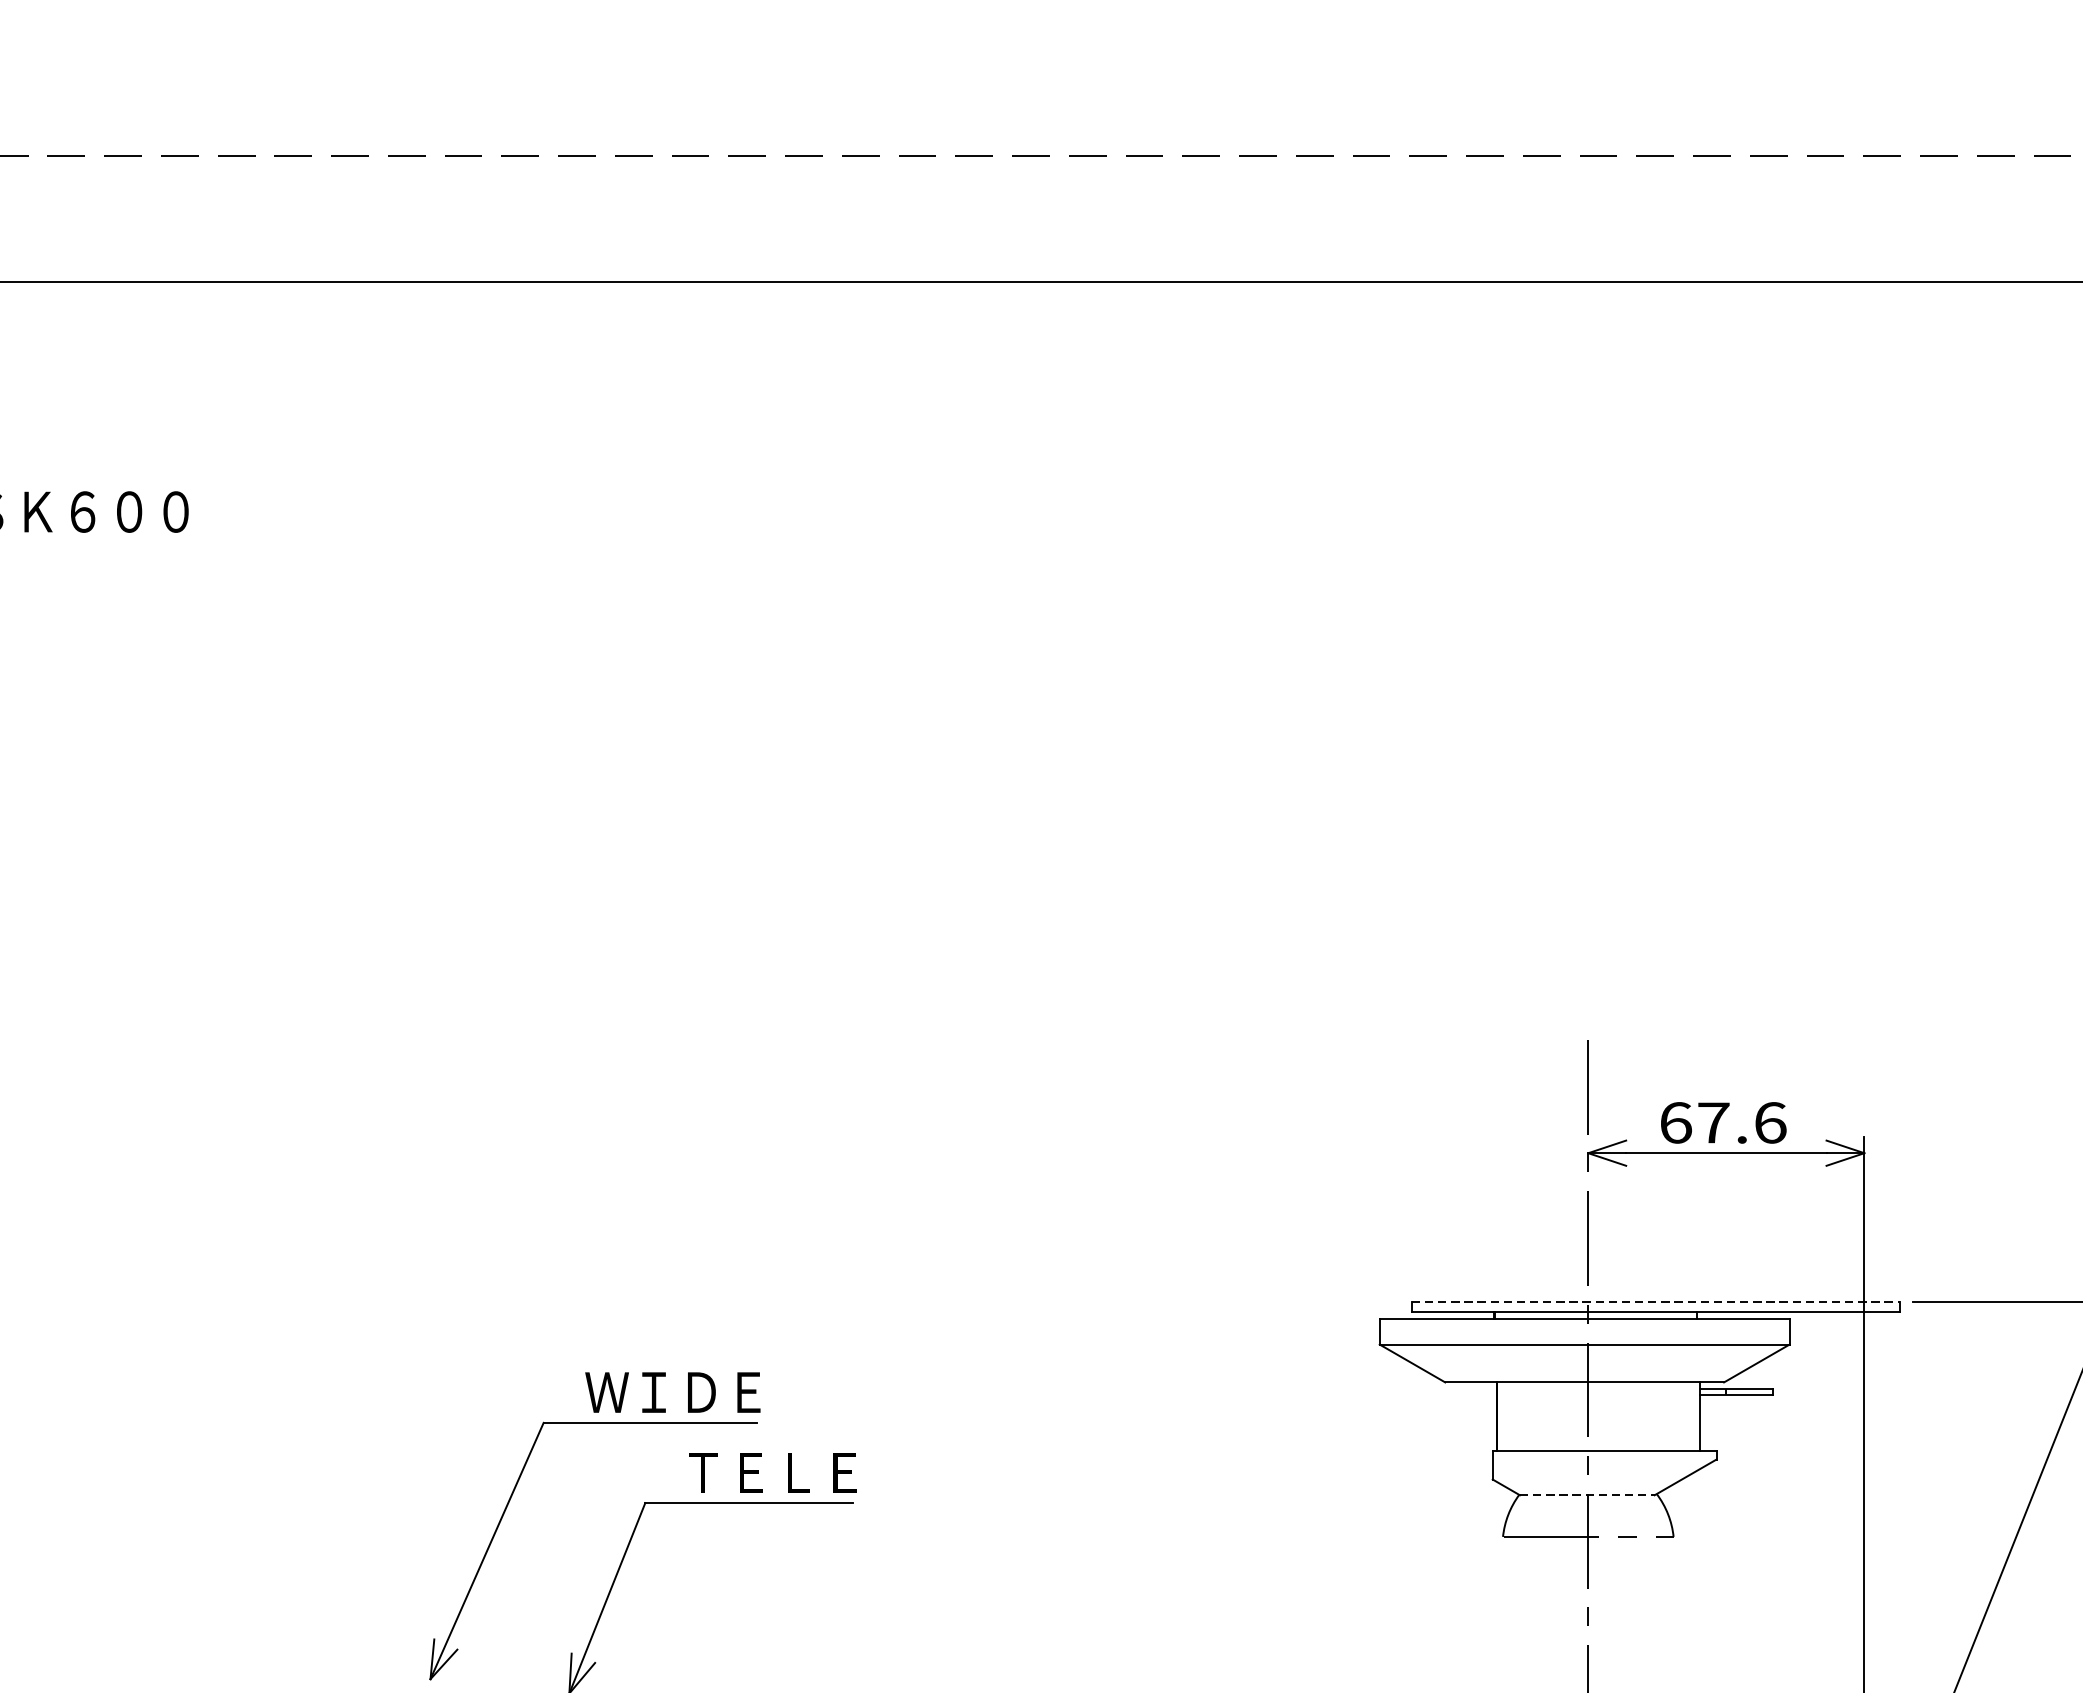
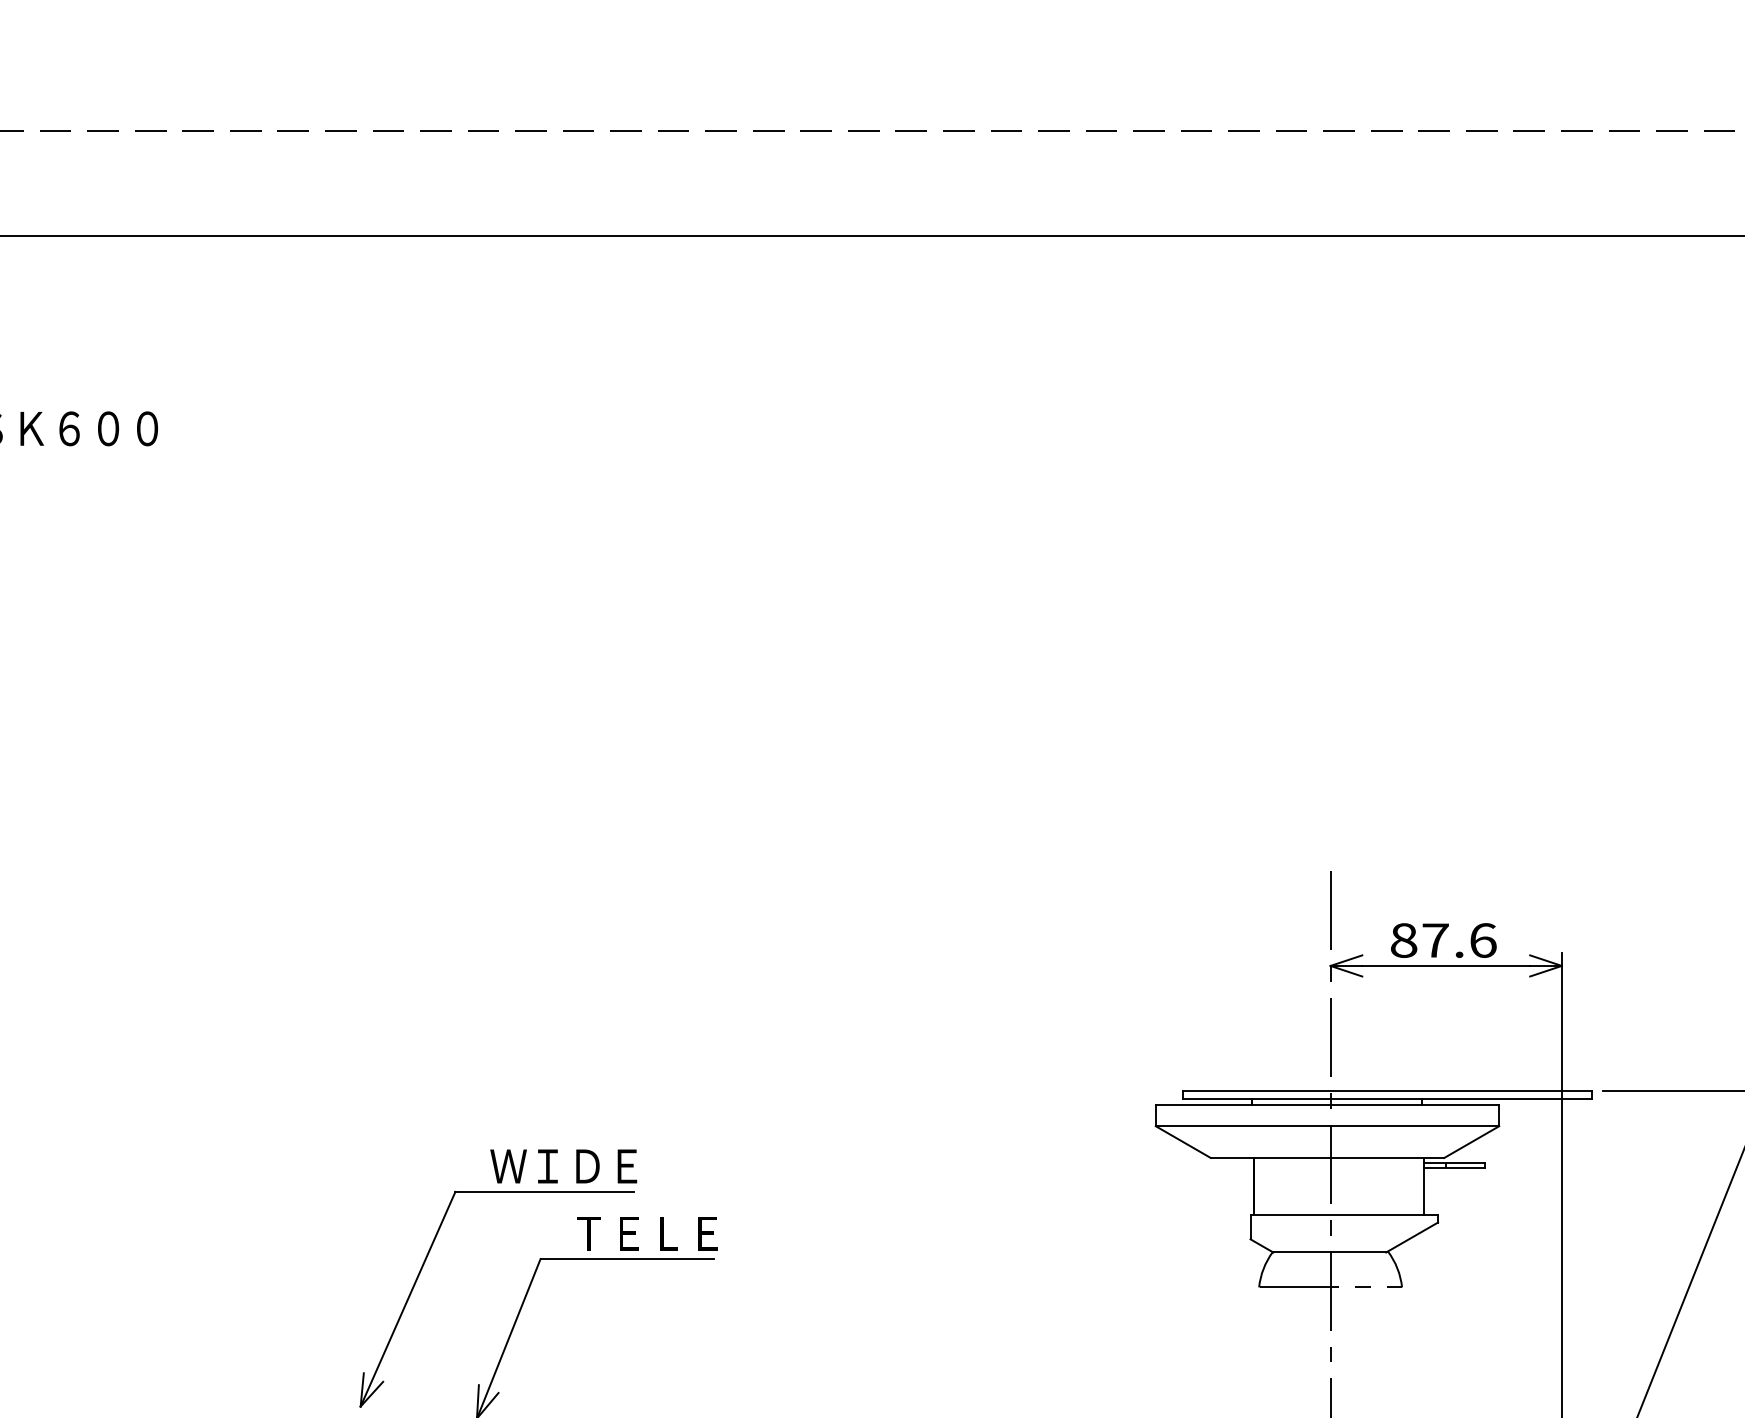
text: (1676, 1122) -> (1404, 940), 67.6 -> 87.6
line: (1656, 1301) -> (1387, 1090), dashed -> solid
line: (1588, 1495) -> (1330, 1252), dashed -> solid

